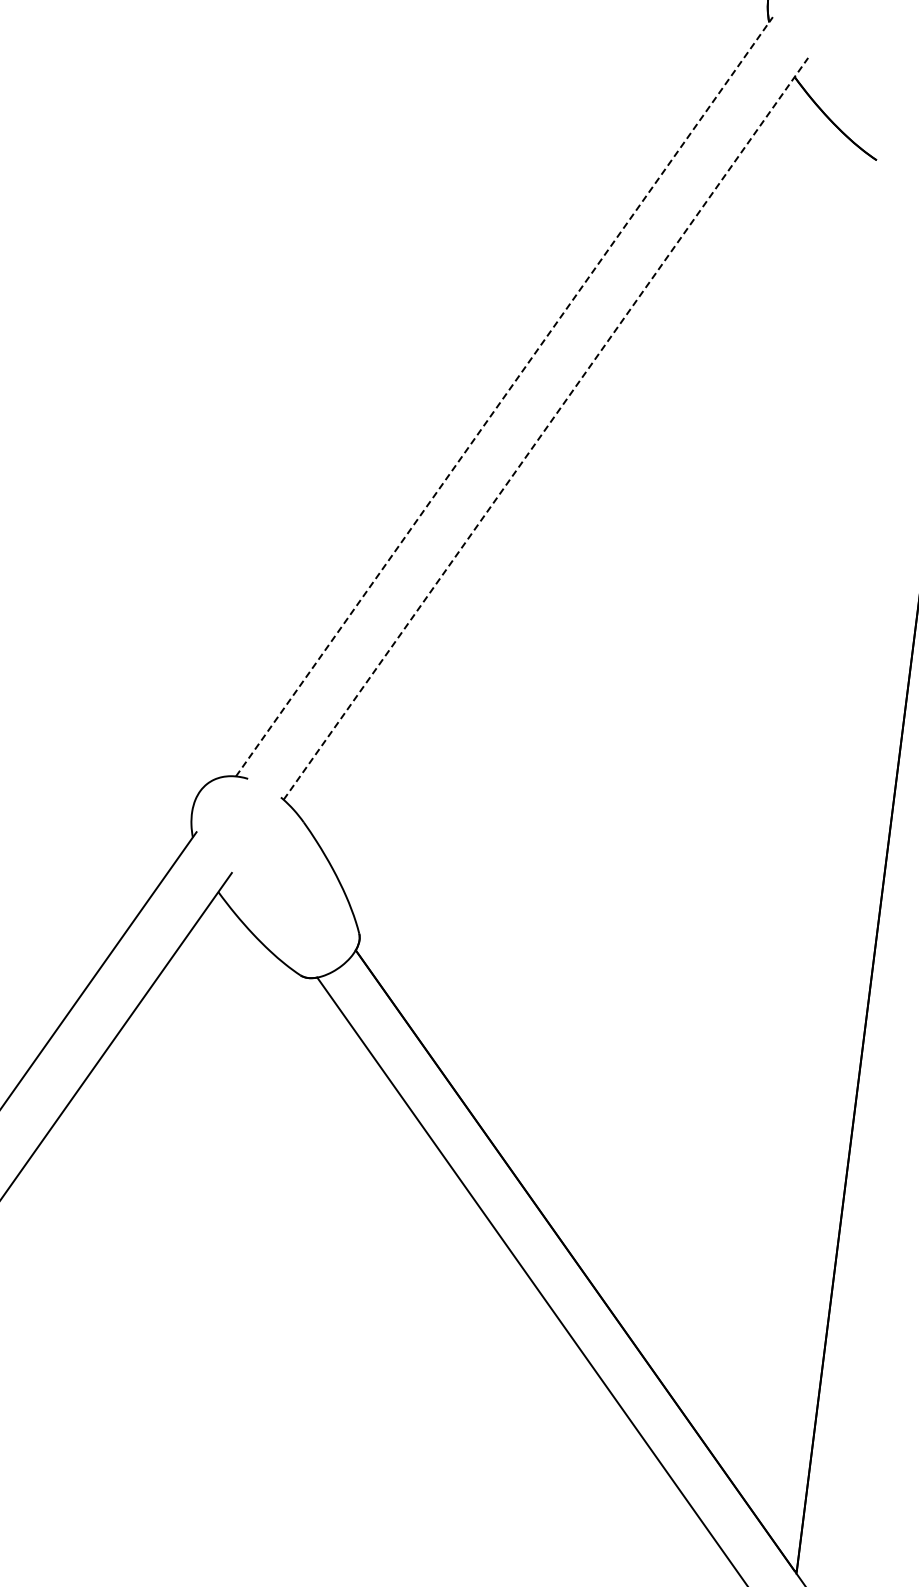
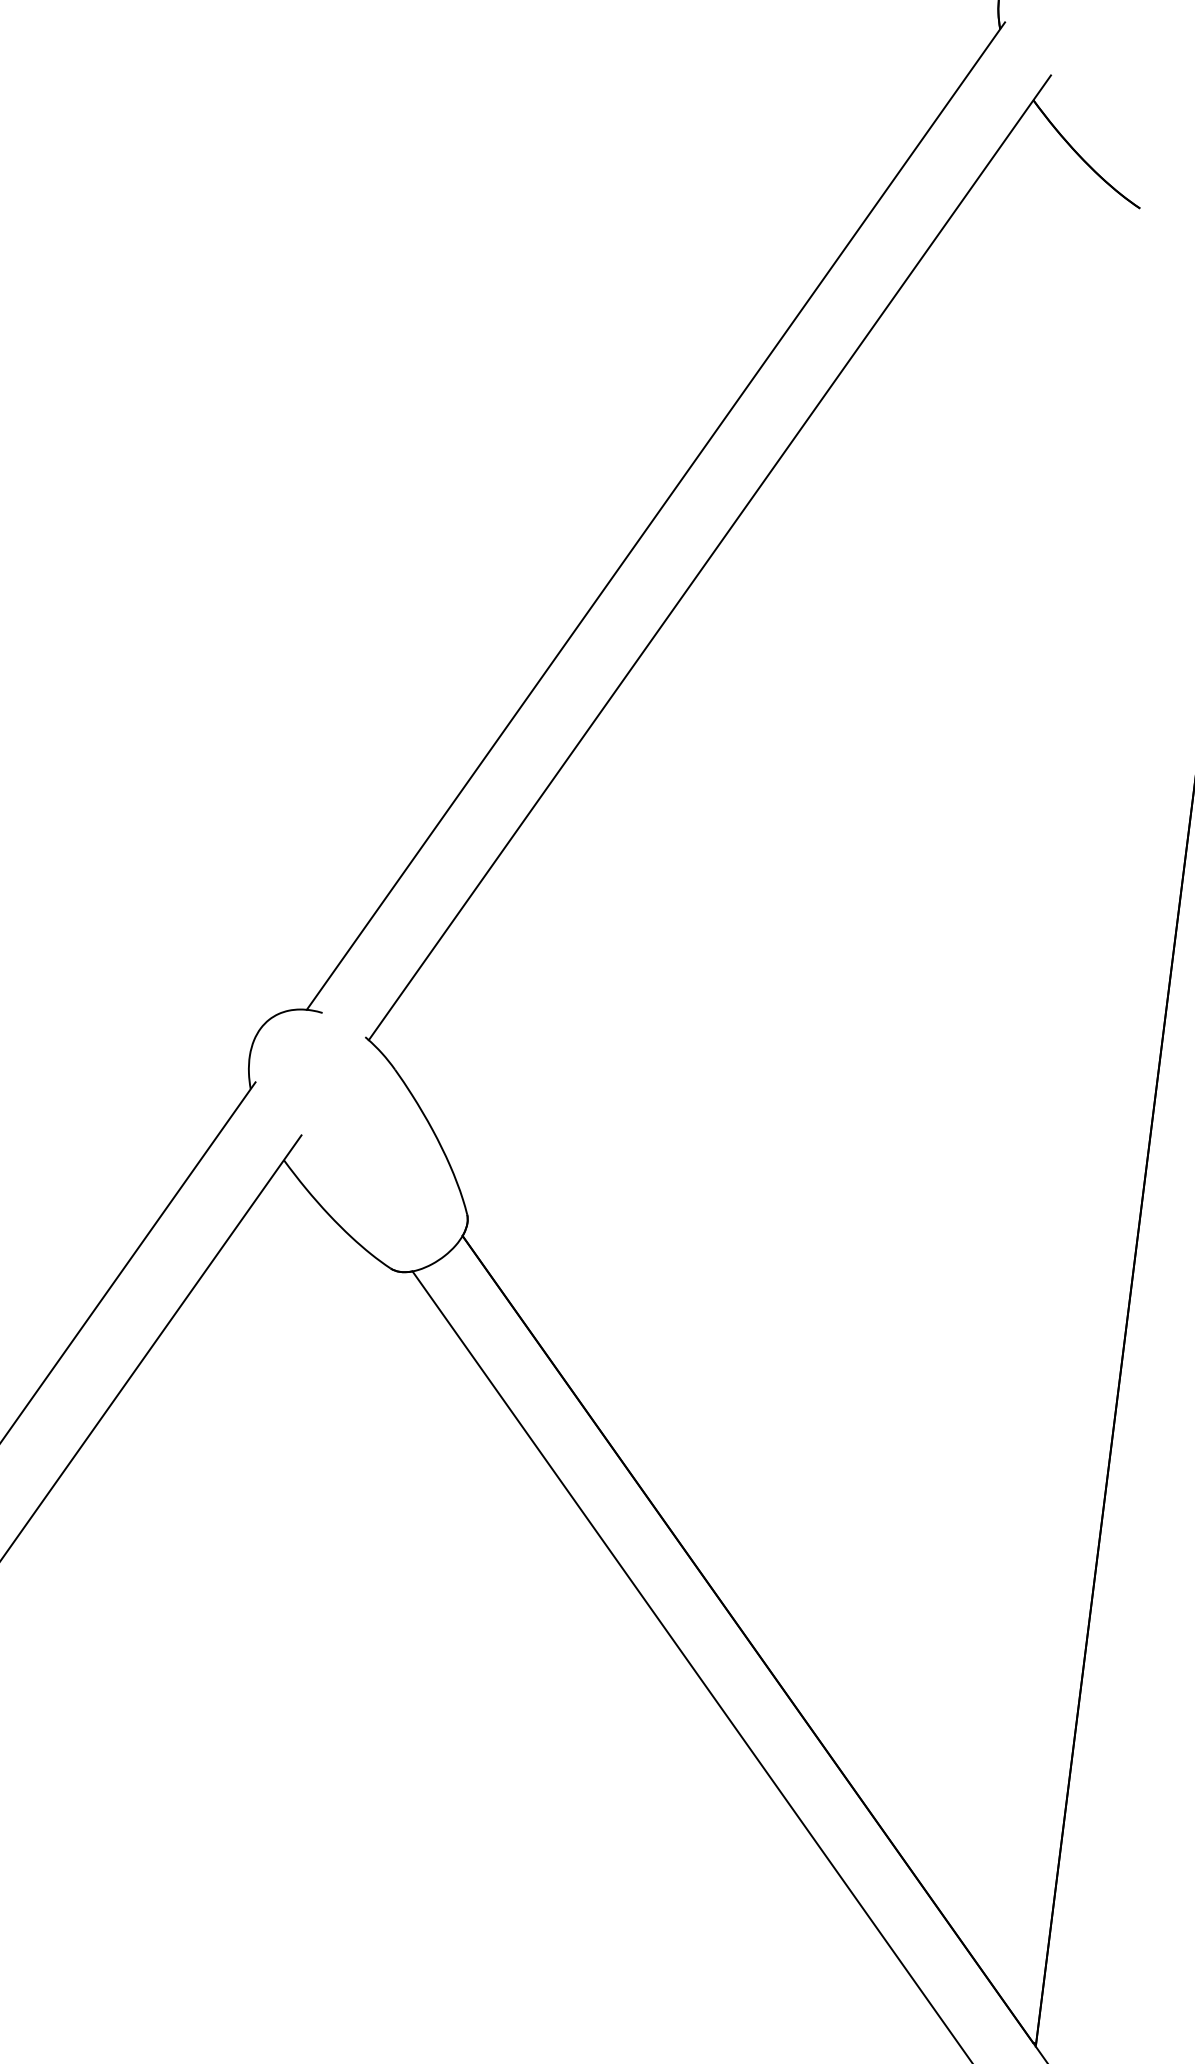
line: (504, 396) -> (656, 515), dashed -> solid
line: (546, 428) -> (710, 557), dashed -> solid

